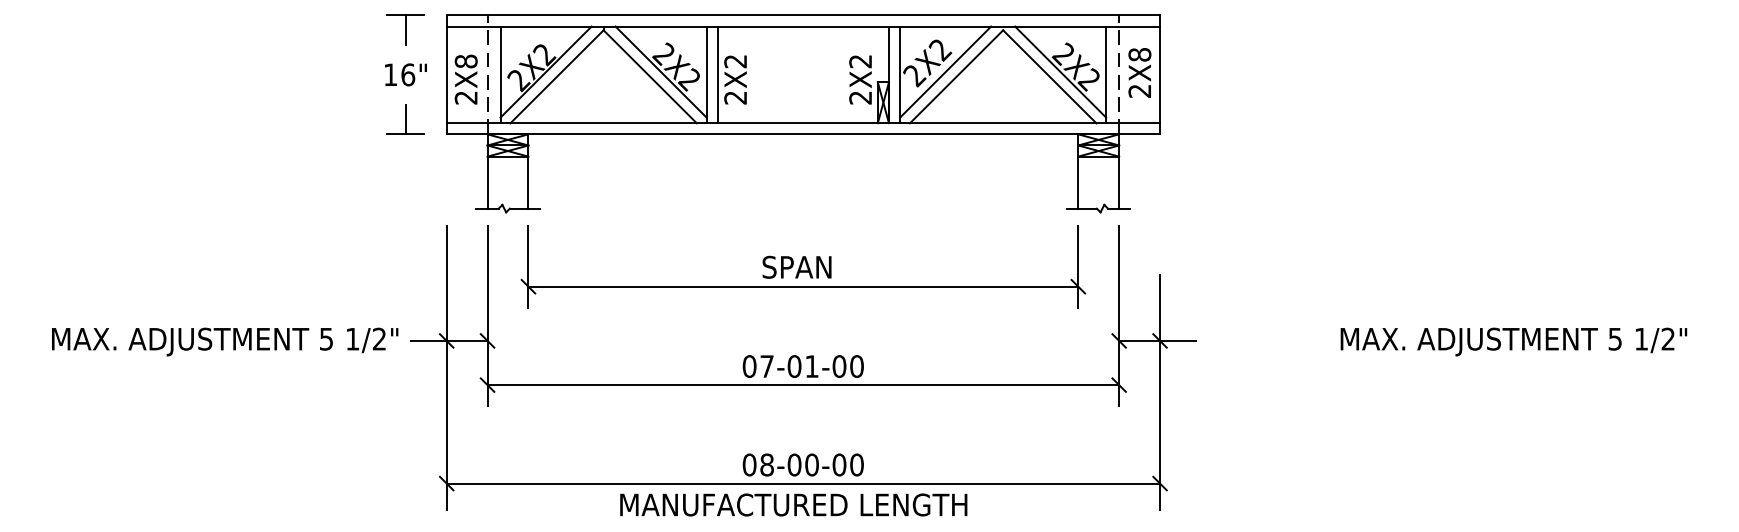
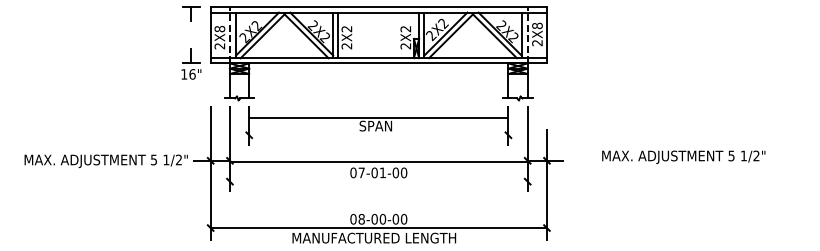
text: (405, 75) -> (191, 74), moved
line: (802, 287) -> (378, 118), moved
text: (1513, 340) -> (683, 156), moved
line: (802, 384) -> (378, 161), moved

